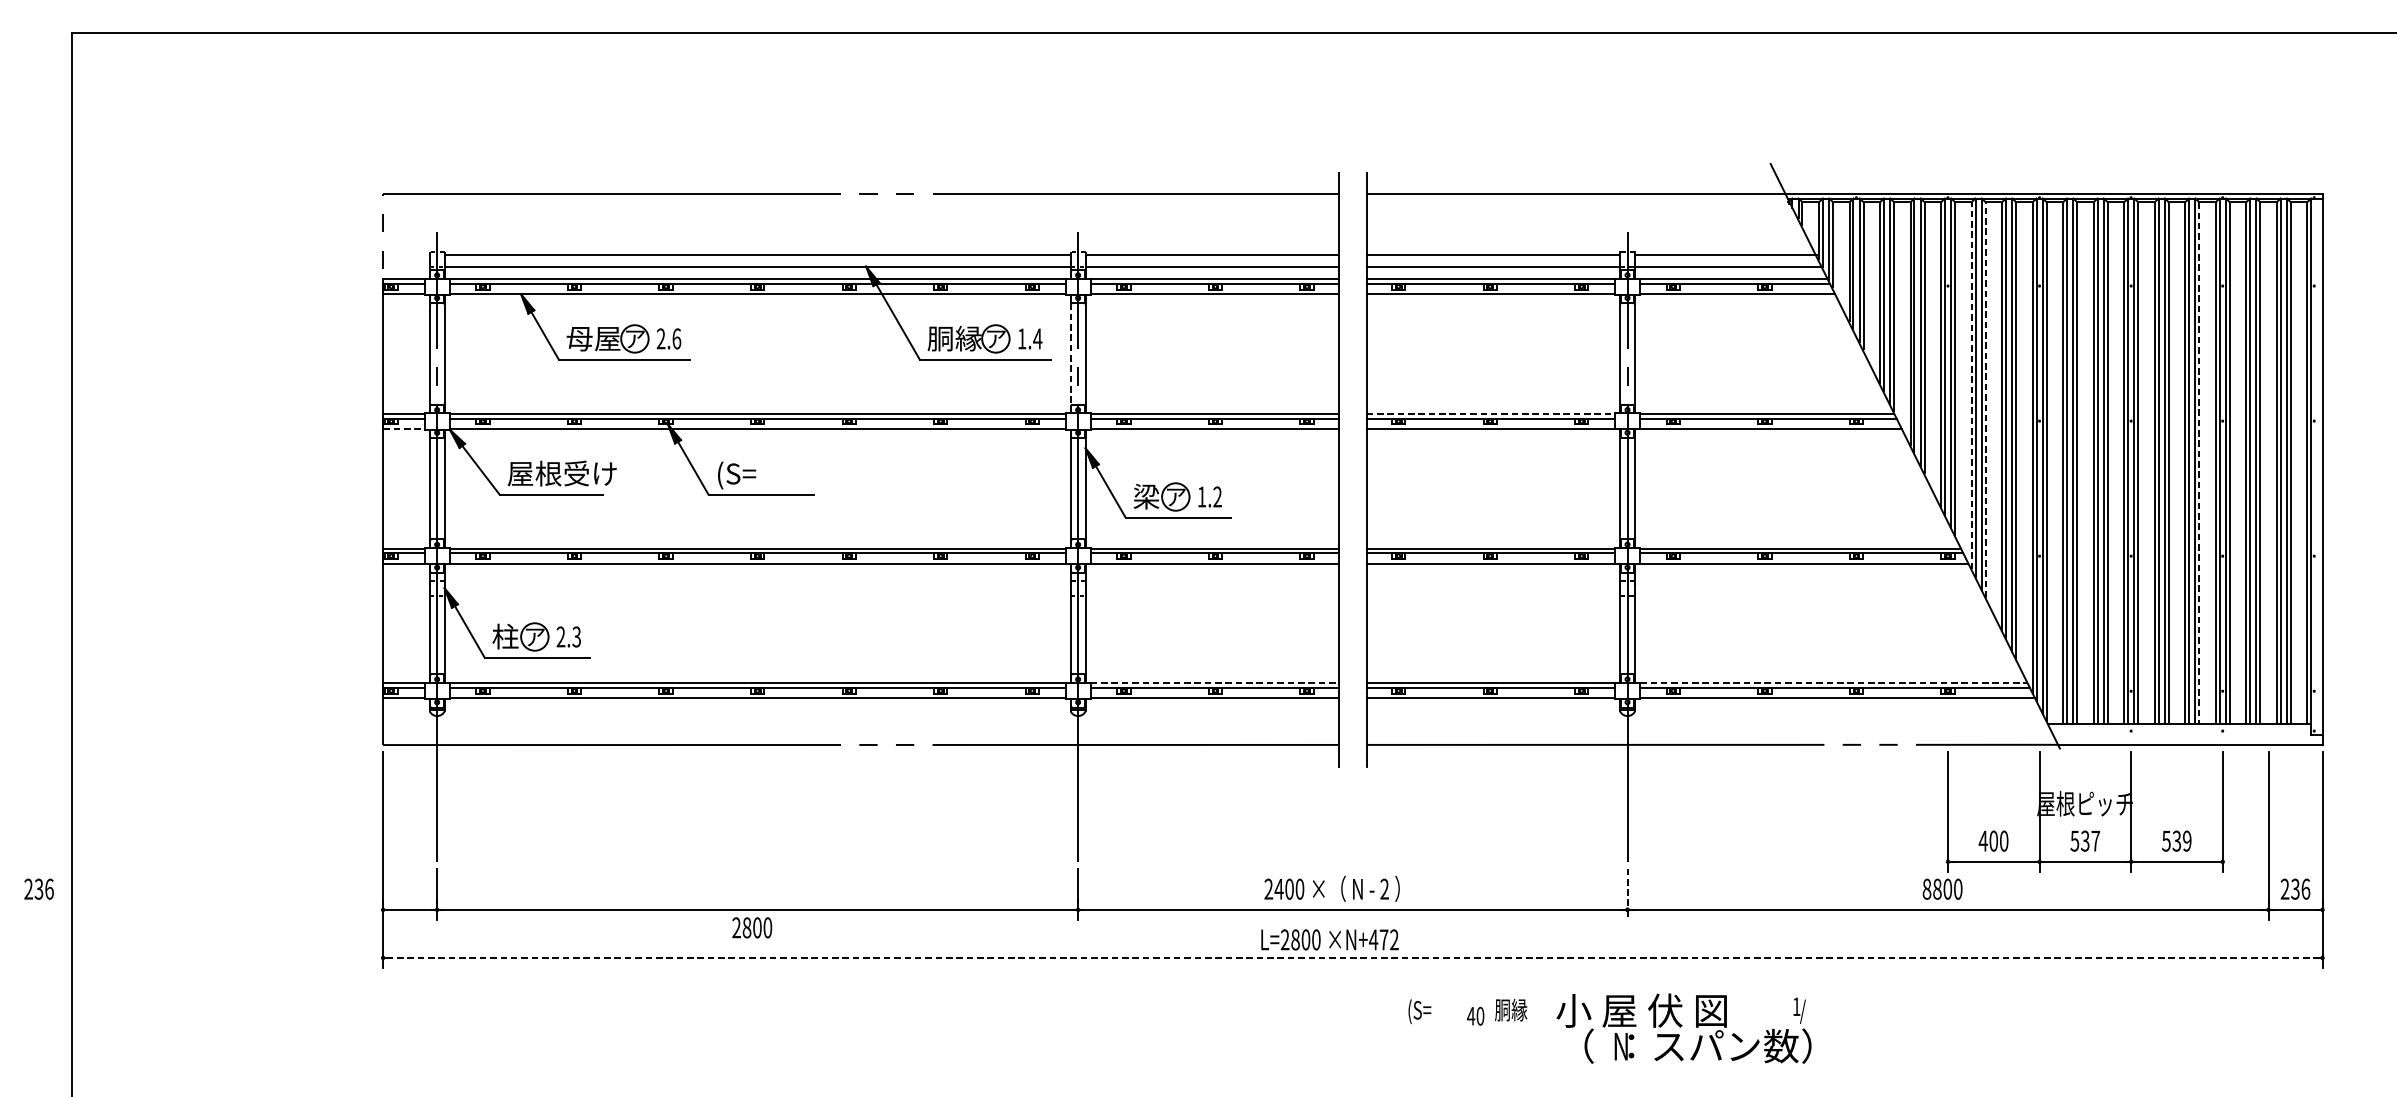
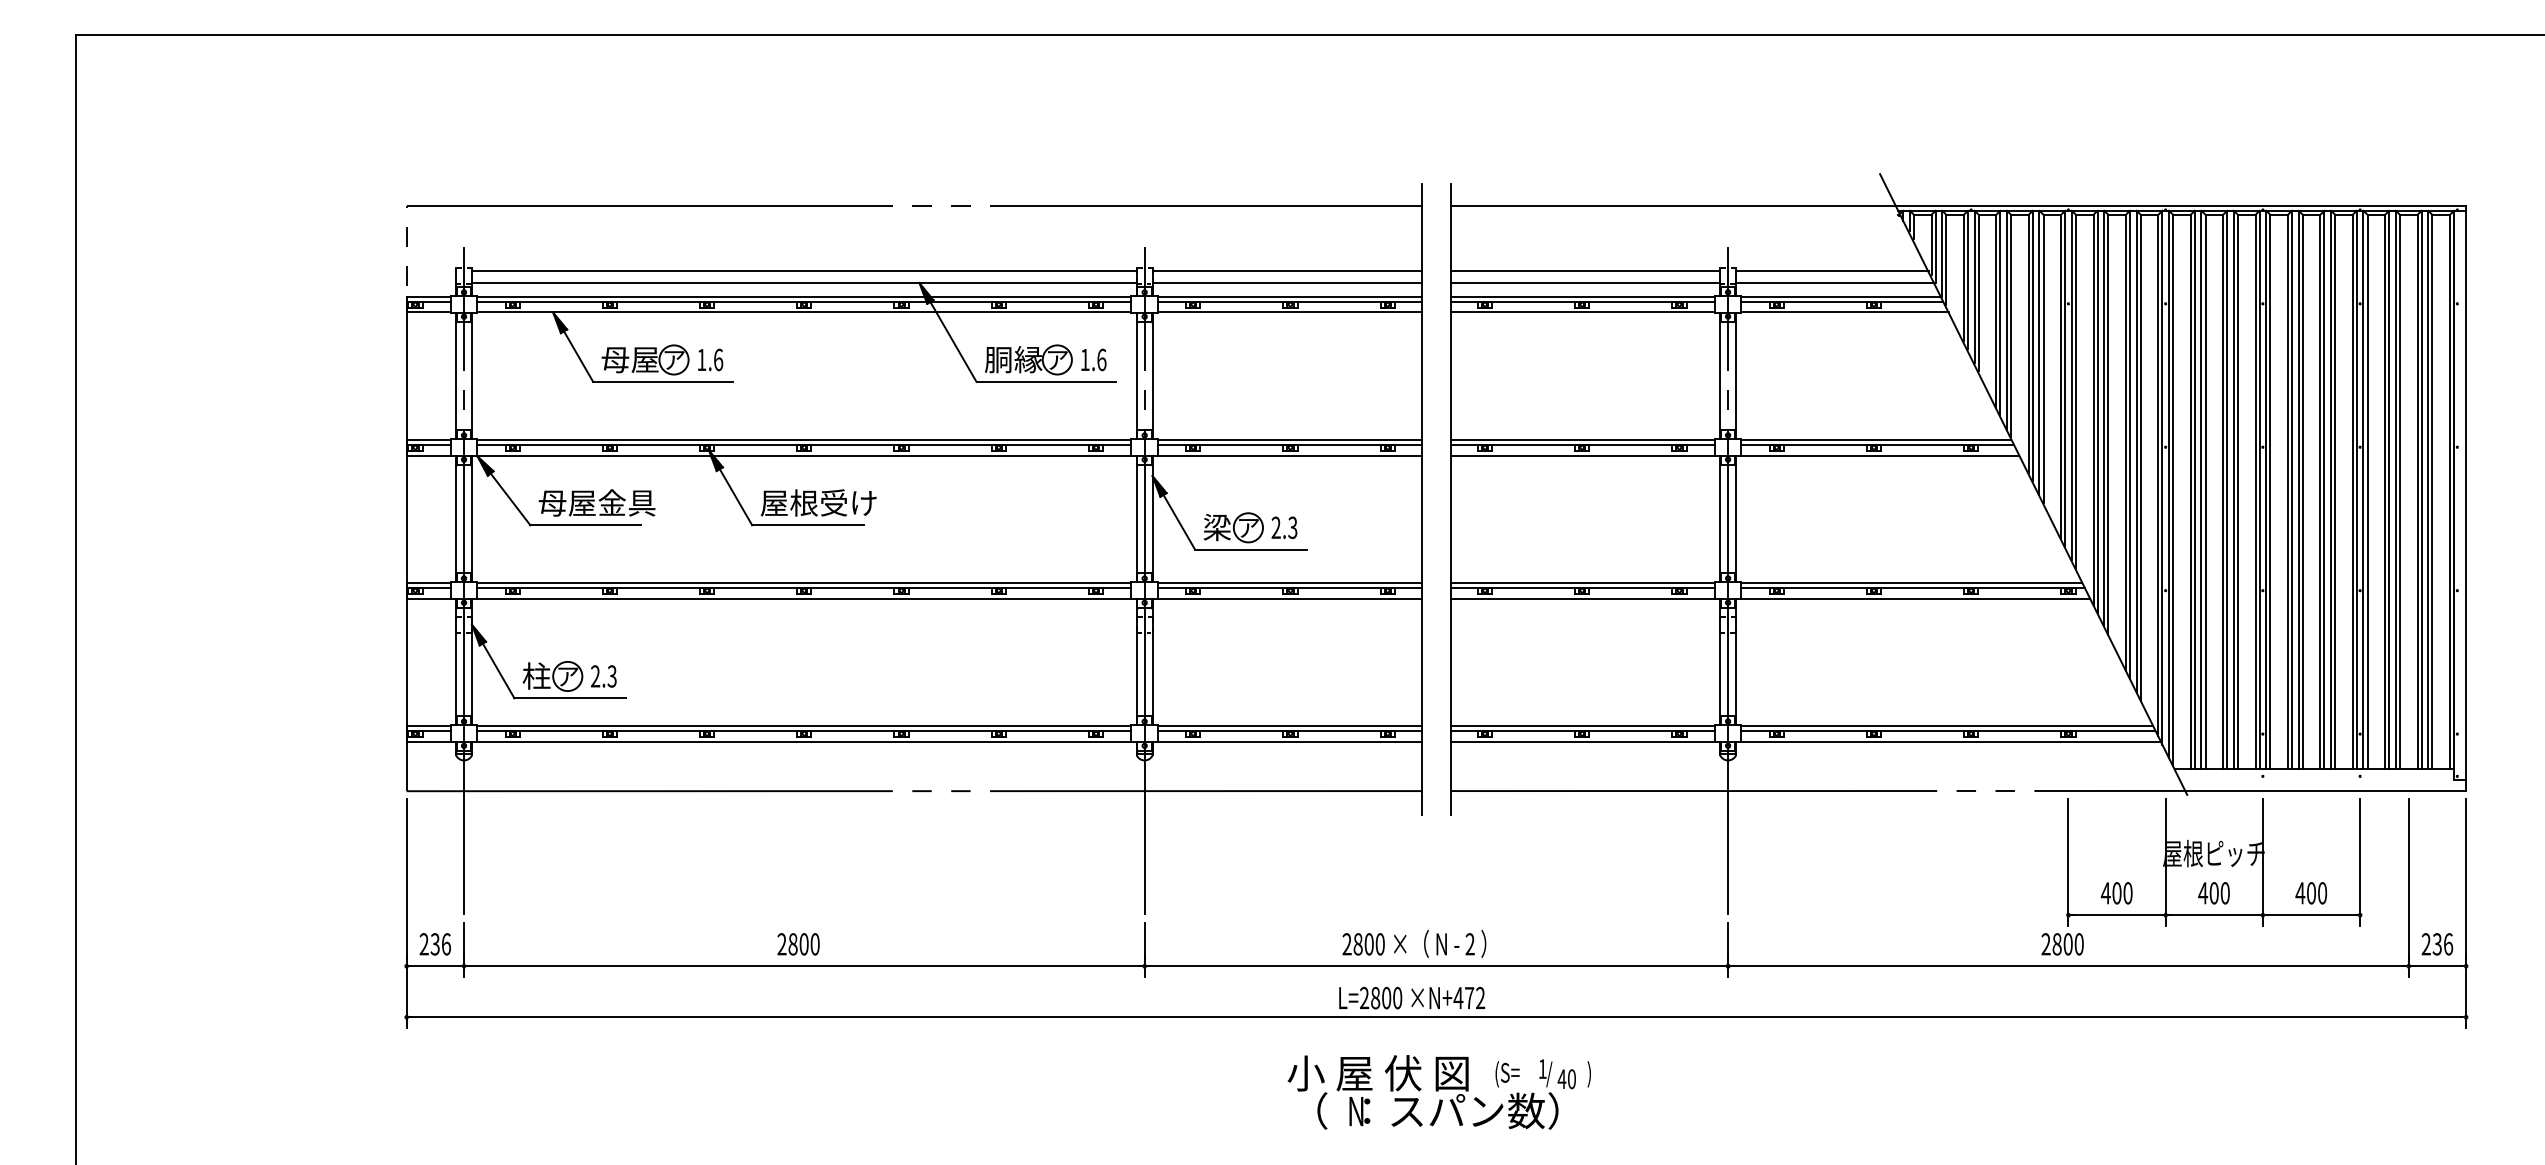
text: (660, 338) -> (701, 359), 2.6 -> 1.6
text: (1037, 338) -> (1101, 359), 1.4 -> 1.6
line: (1070, 354) -> (1136, 376), dashed -> solid
line: (1971, 385) -> (2093, 409), dashed -> solid
line: (1985, 399) -> (2108, 424), dashed -> solid
line: (1490, 413) -> (1582, 439), dashed -> solid
line: (403, 428) -> (428, 455), dashed -> solid
line: (2199, 463) -> (2335, 492), dashed -> solid
text: (561, 473) -> (596, 502), 屋根受け -> 母屋金具
text: (770, 475) -> (818, 504), (S= -> 屋根受け
text: (1209, 496) -> (1284, 527), 1.2 -> 2.3
line: (1214, 683) -> (1289, 725), dashed -> solid
line: (1834, 683) -> (1947, 725), dashed -> solid
text: (2084, 841) -> (2213, 893), 537 -> 400
text: (2176, 841) -> (2311, 893), 539 -> 400
text: (38, 889) -> (434, 944), moved
text: (1279, 889) -> (1358, 944), 2400 -> 2800
text: (1926, 889) -> (2045, 944), 8800 -> 2800
line: (1627, 895) -> (1728, 950), dashed -> solid
text: (752, 928) -> (798, 944), moved
line: (1352, 958) -> (1436, 1017), dashed -> solid
text: (1511, 1010) -> (1604, 1073), 胴縁 -> )
text: (1683, 1028) -> (1422, 1092), moved

